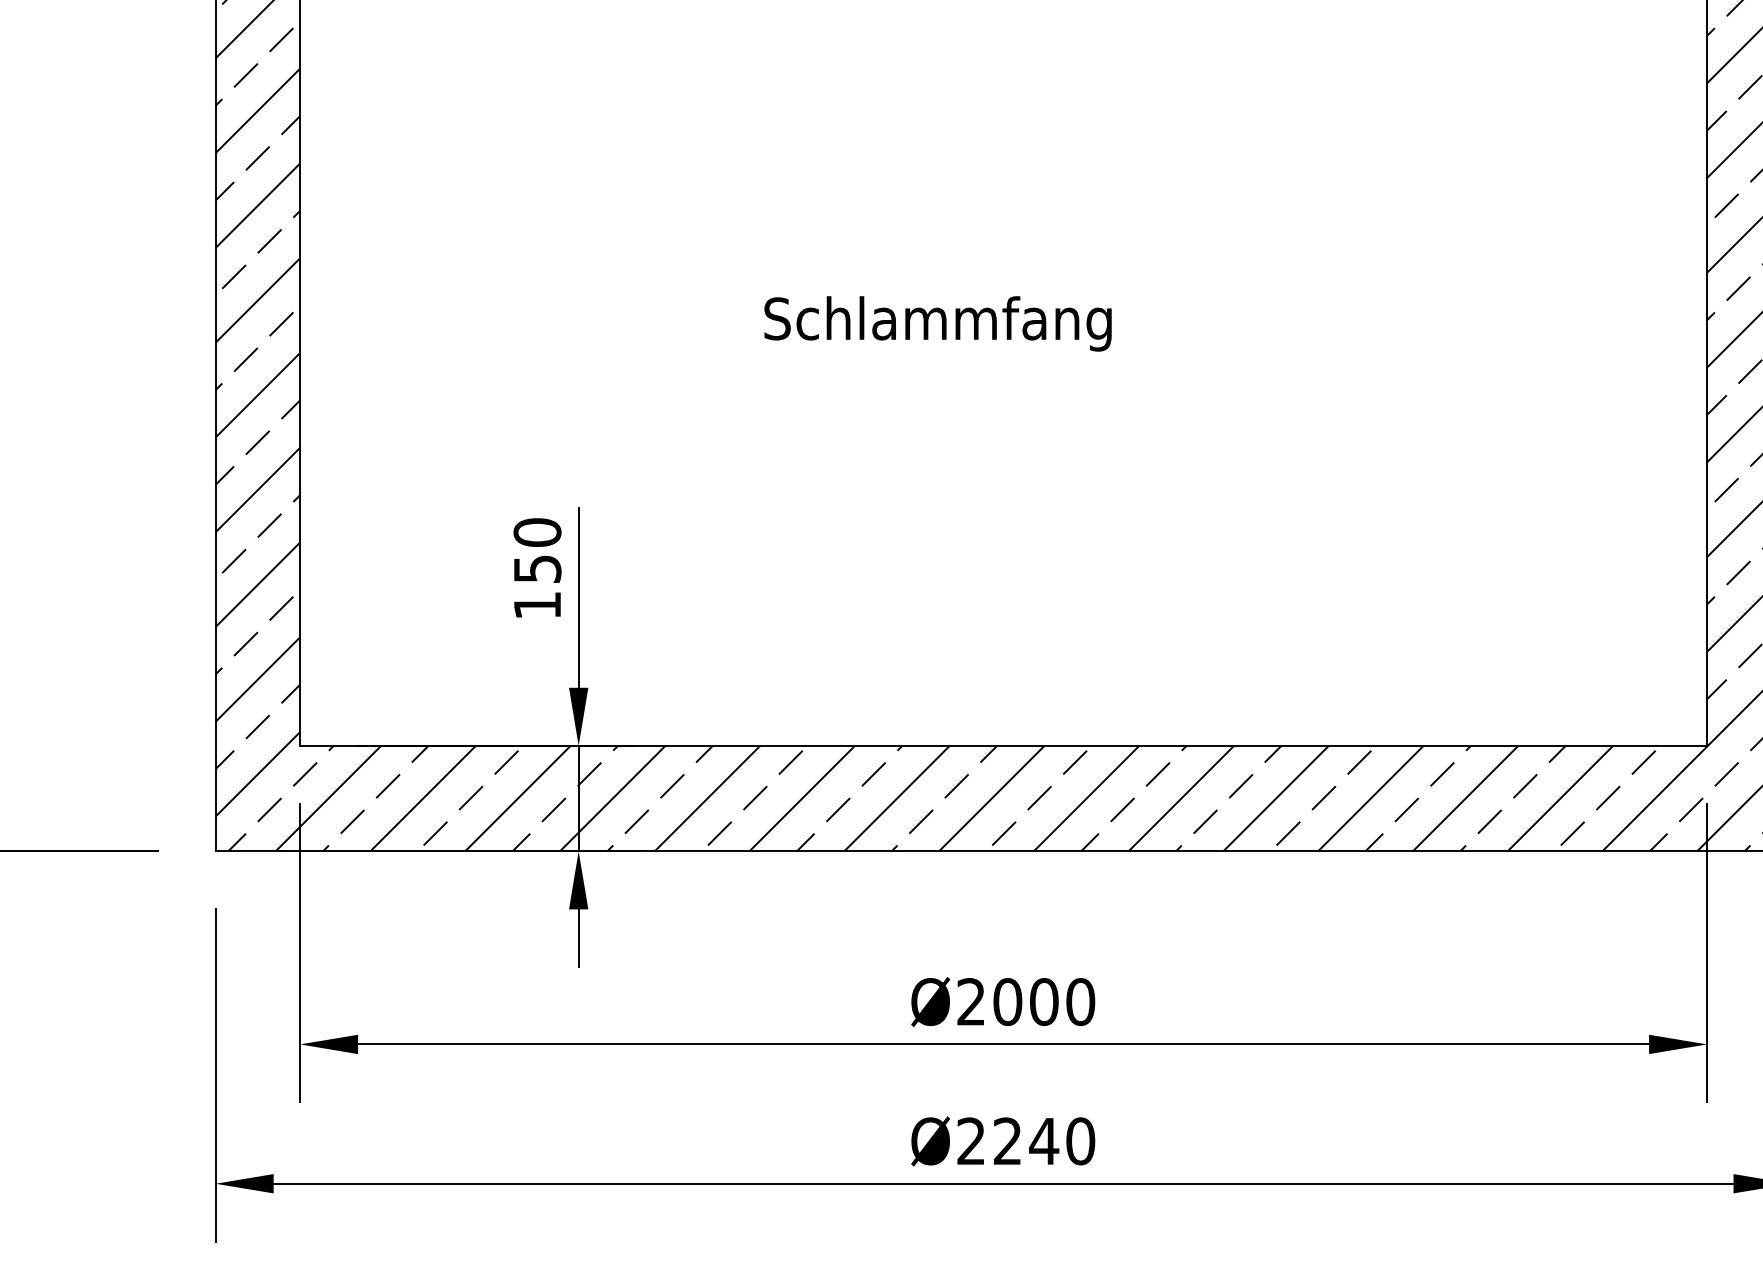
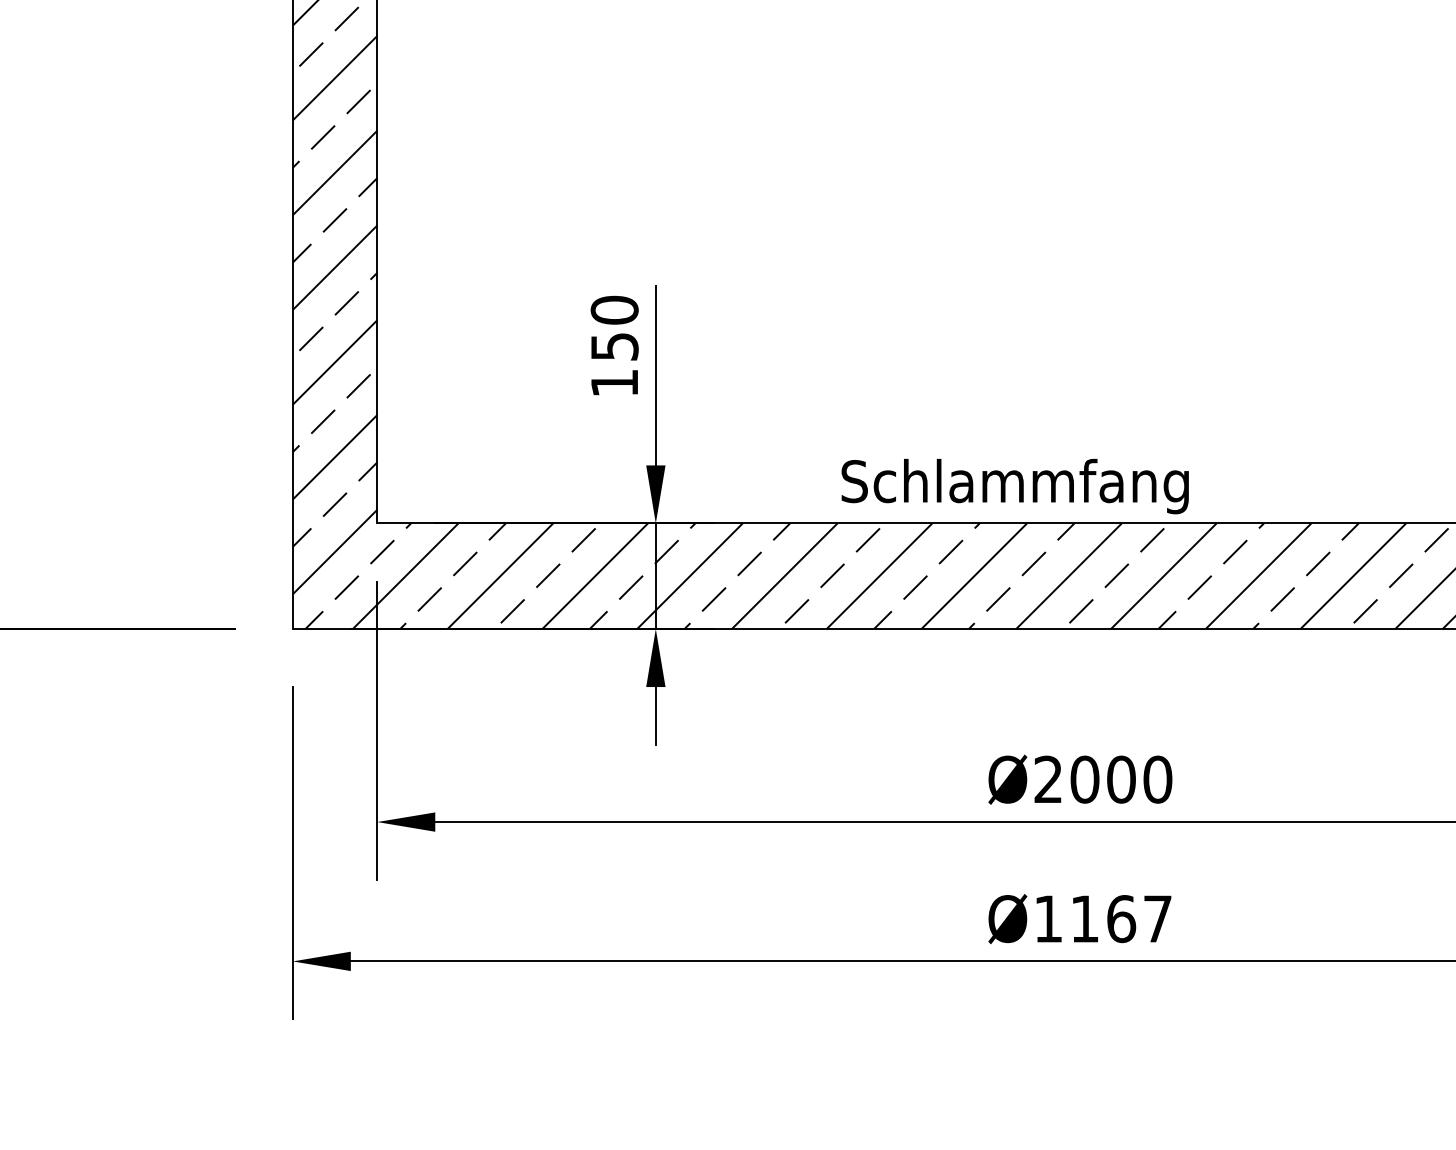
text: (937, 323) -> (1014, 486), moved
text: (1026, 1141) -> (1103, 919), Ø2240 -> Ø1167

